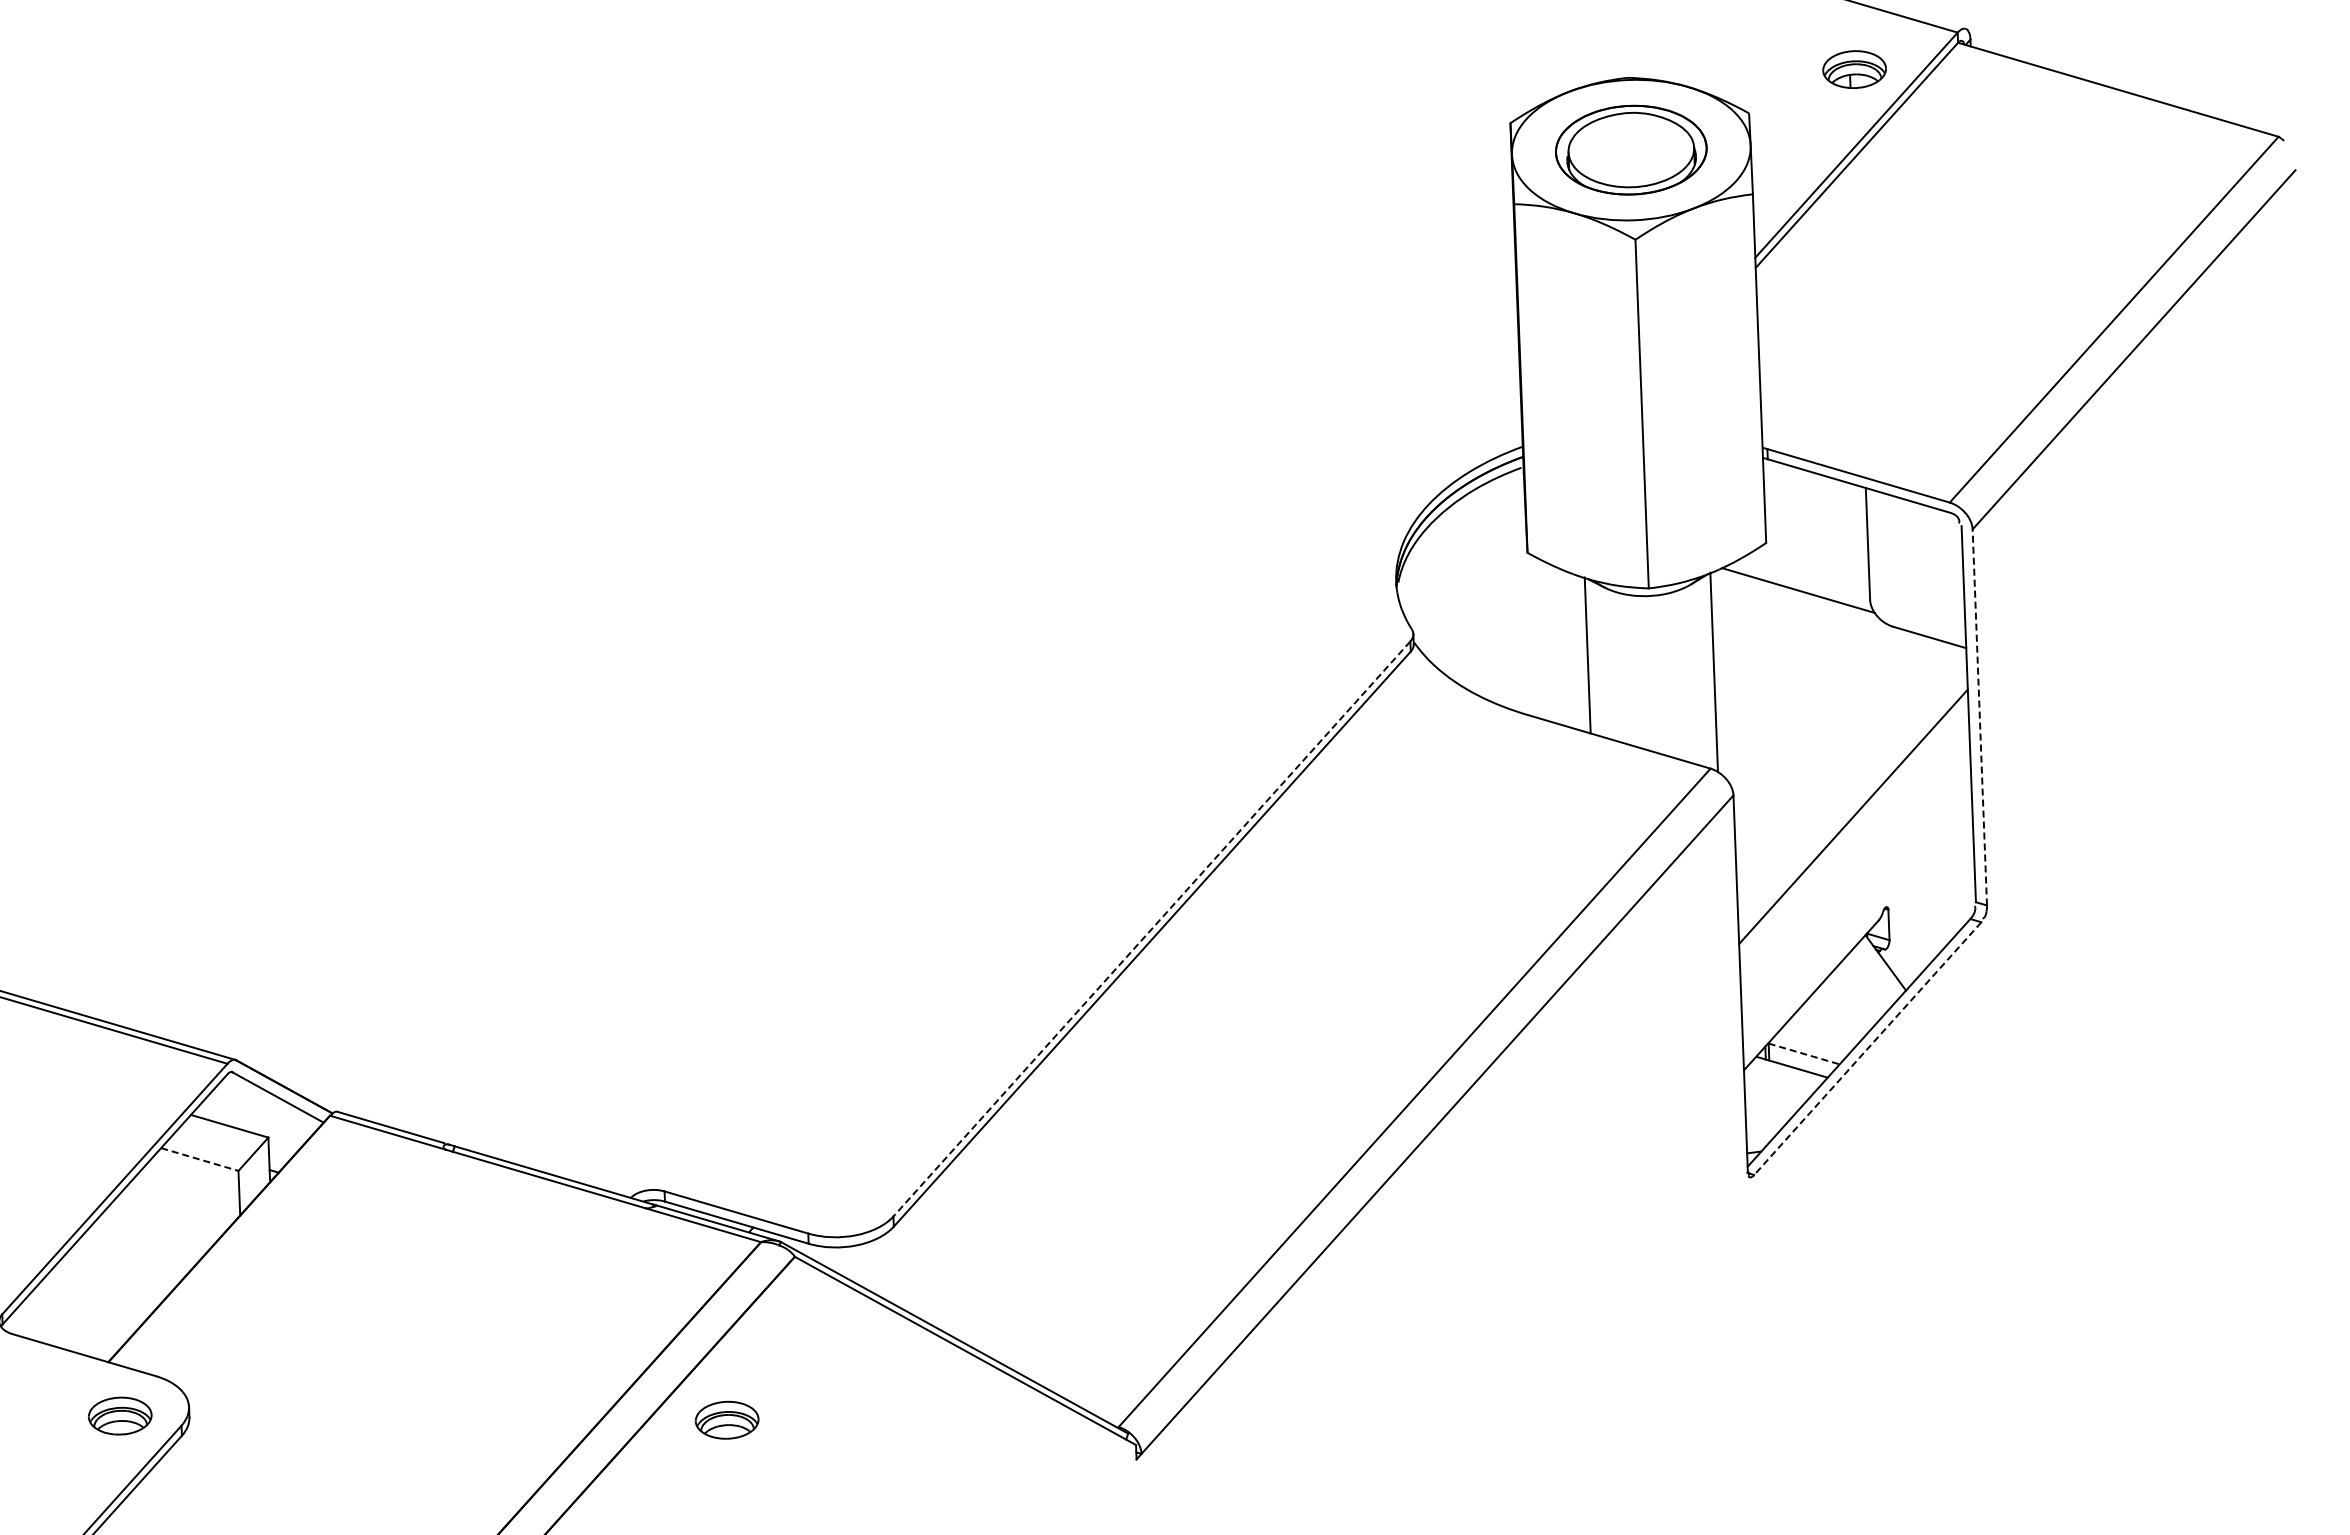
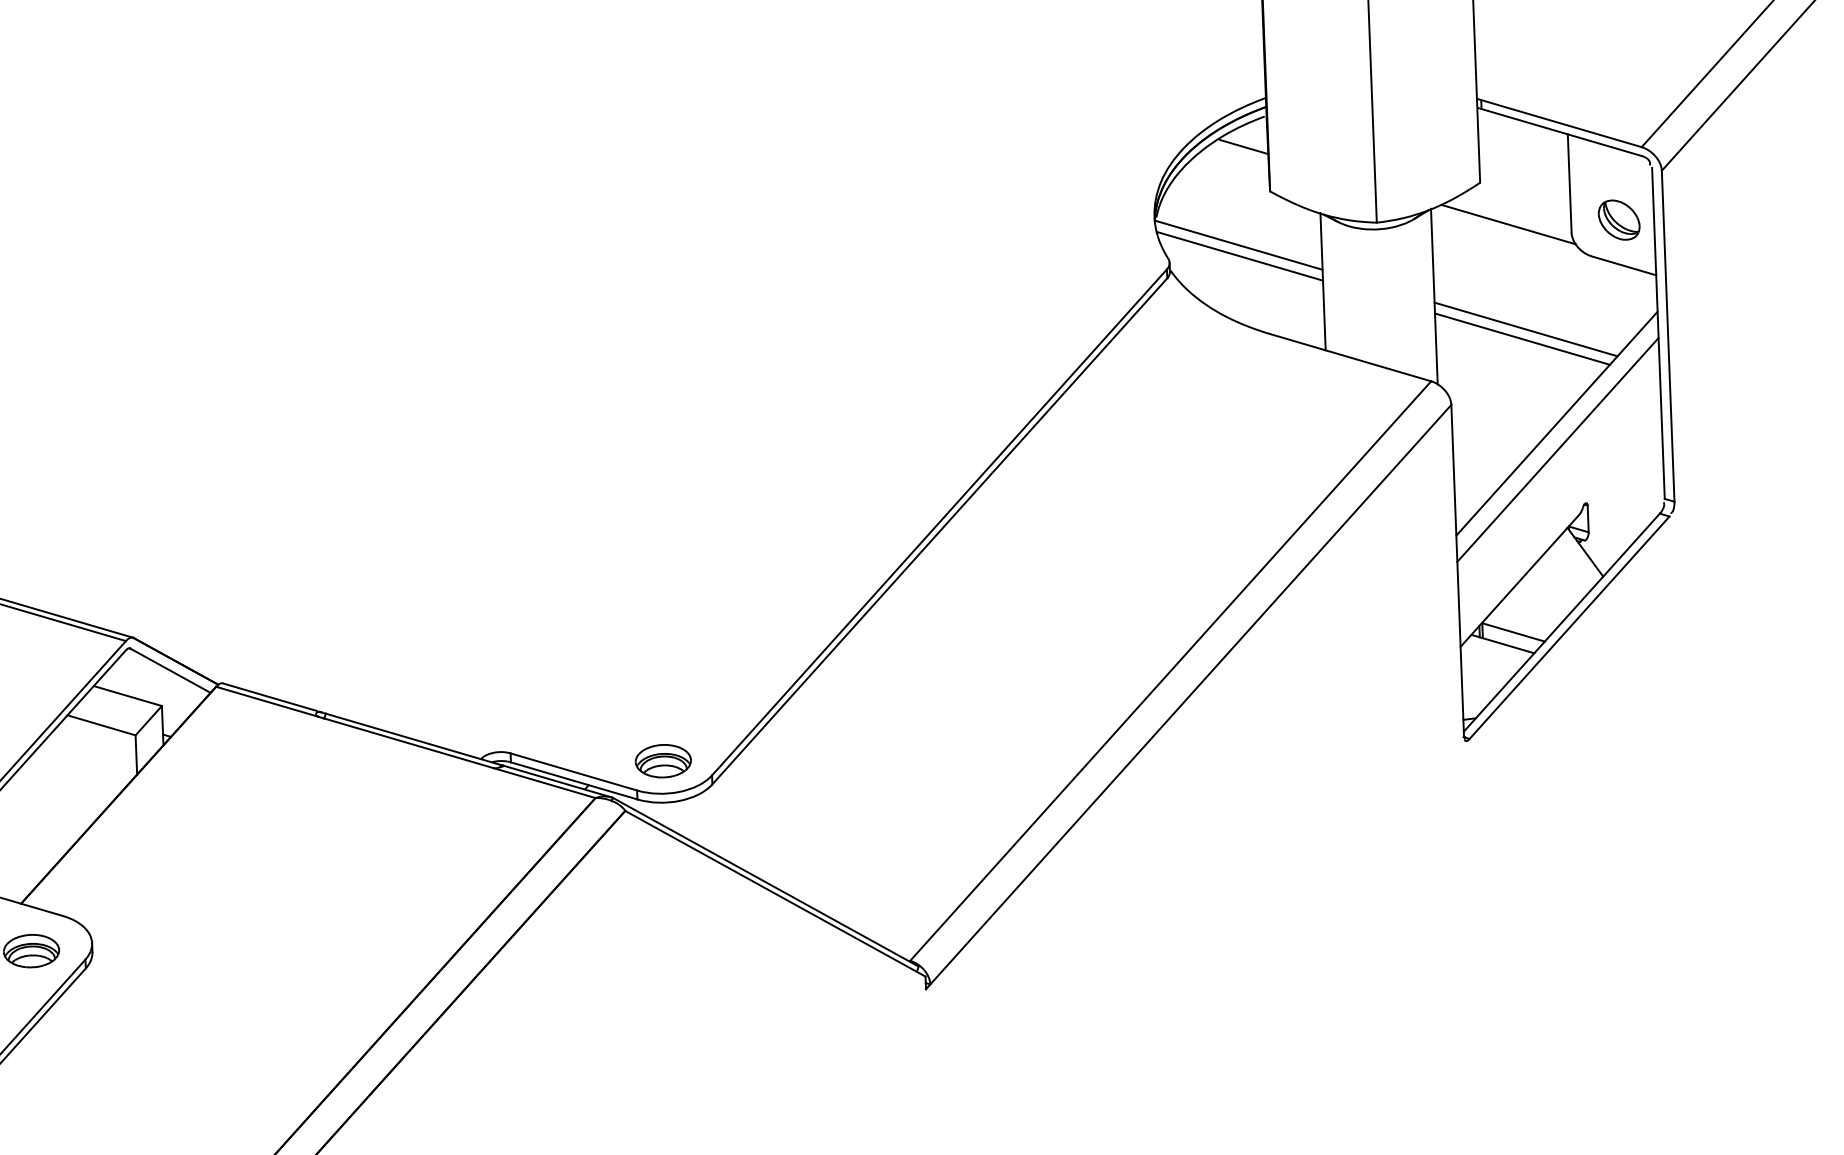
line: (1497, 502) -> (1243, 147), added
part: (1924, 585) -> (1619, 220), added
line: (1492, 613) -> (1239, 244), added
line: (1492, 626) -> (1239, 256), added
line: (1818, 709) -> (1526, 329), added
line: (1979, 716) -> (1667, 335), dashed -> solid
line: (1813, 720) -> (1521, 338), added
line: (1854, 846) -> (1557, 449), added
line: (1151, 929) -> (939, 522), dashed -> solid
line: (1867, 1048) -> (1569, 627), dashed -> solid
line: (1804, 1054) -> (1513, 632), dashed -> solid
line: (200, 1159) -> (102, 725), dashed -> solid
part: (726, 1419) -> (662, 760), moved

